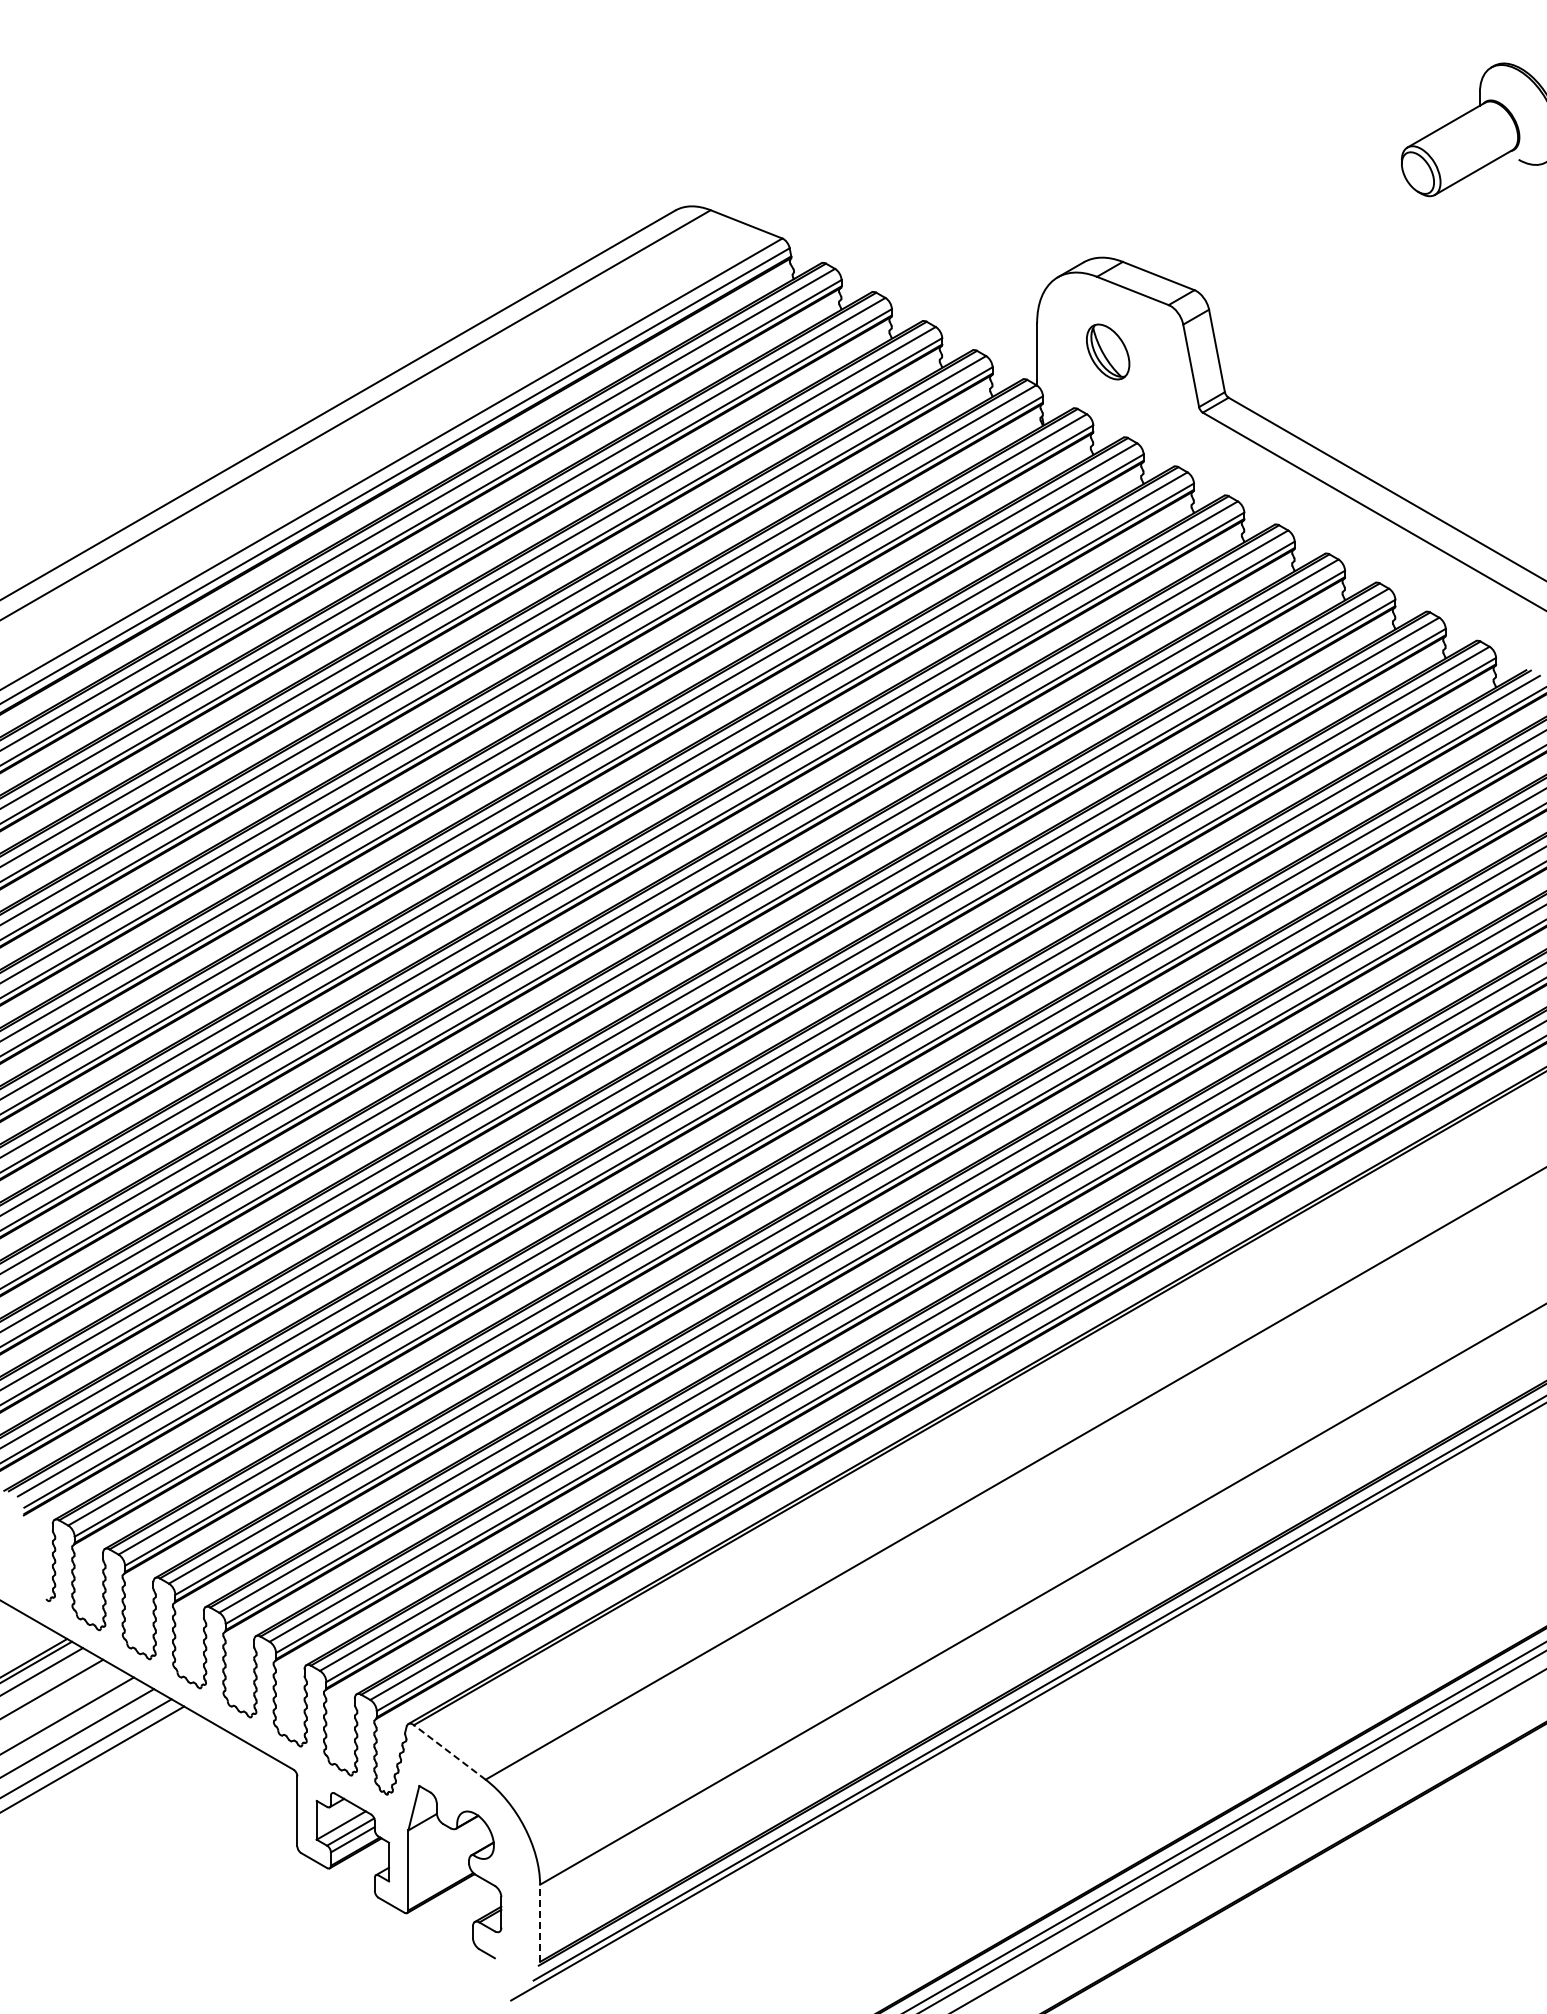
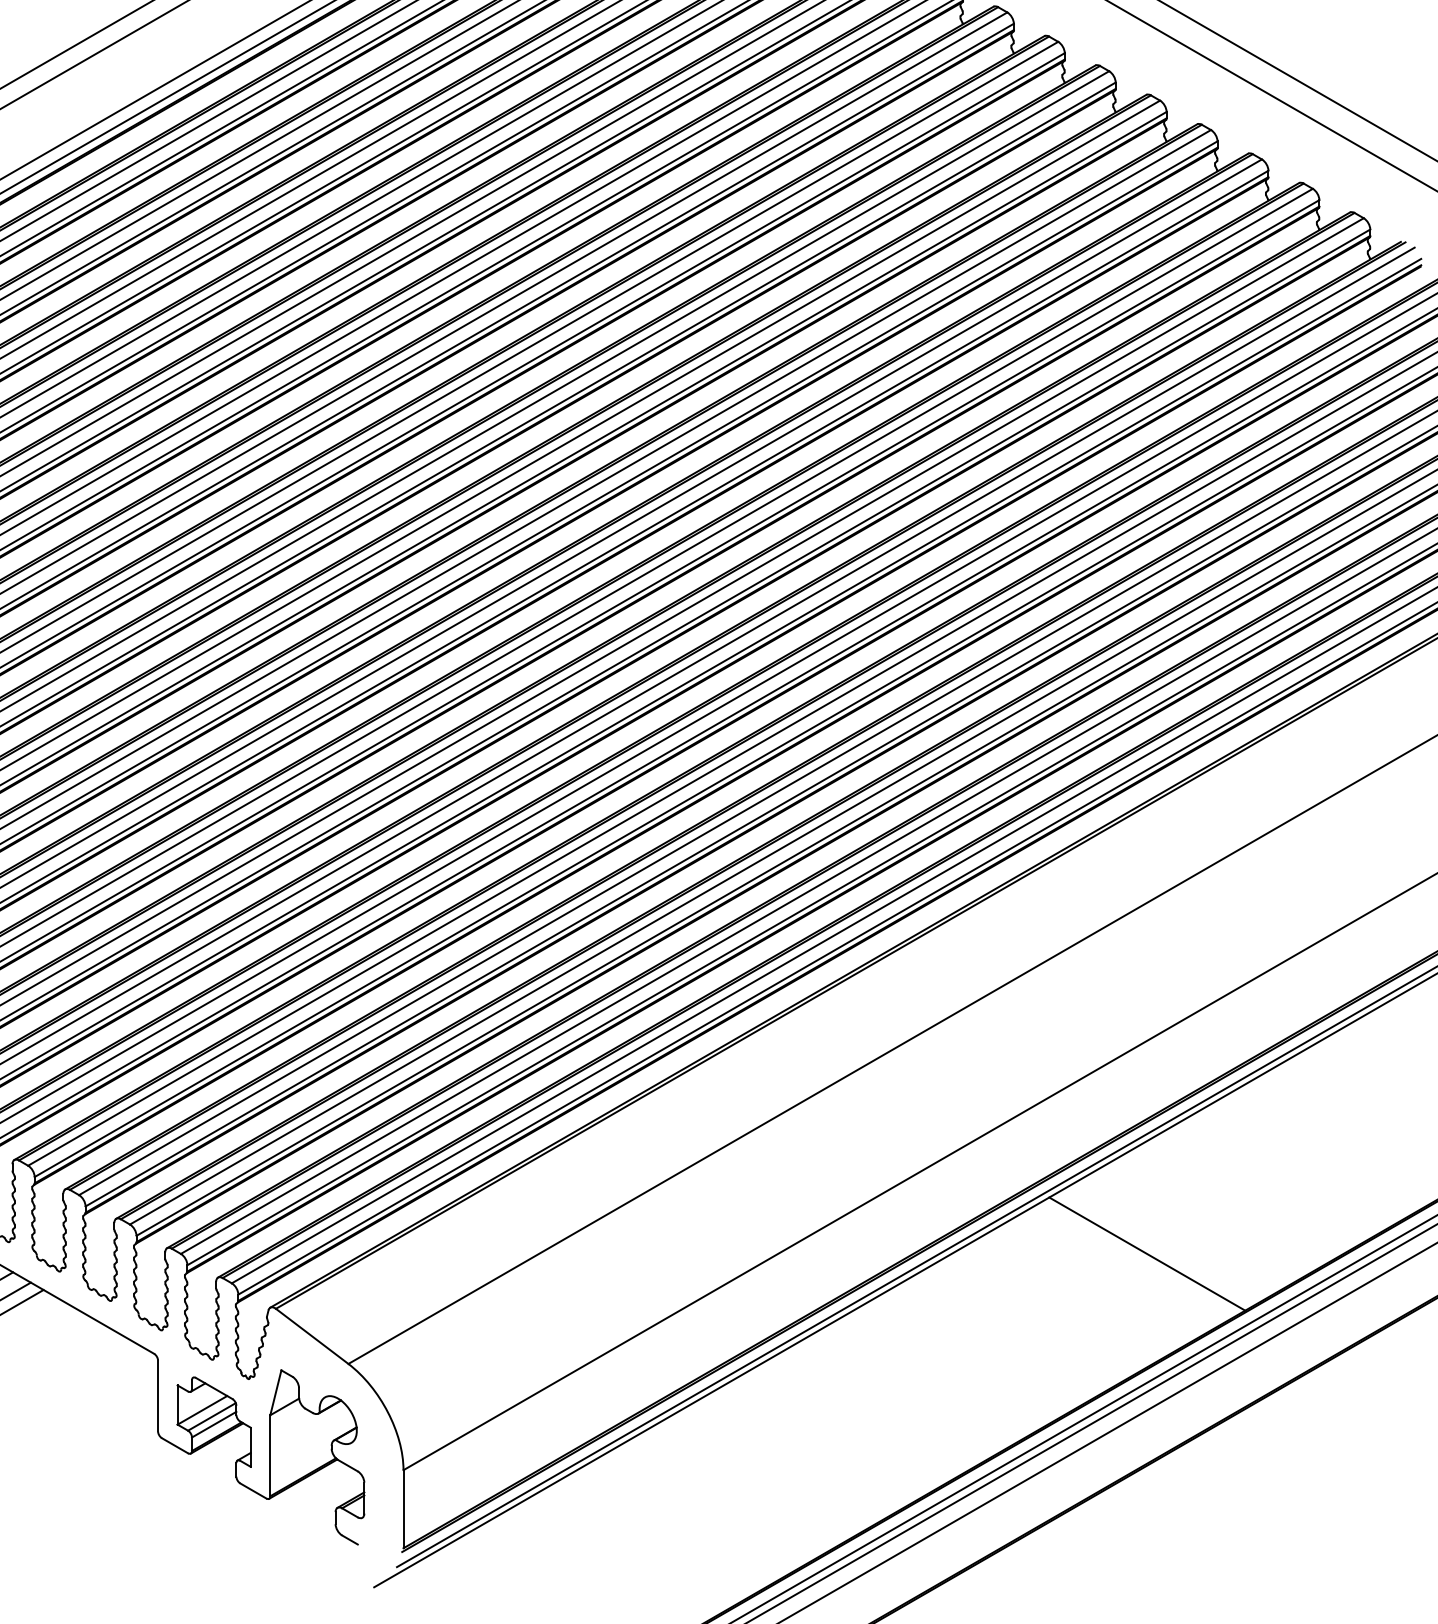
line: (1275, 1671) -> (1147, 1254), added
line: (449, 1752) -> (311, 1336), dashed -> solid
line: (540, 1923) -> (403, 1509), dashed -> solid

